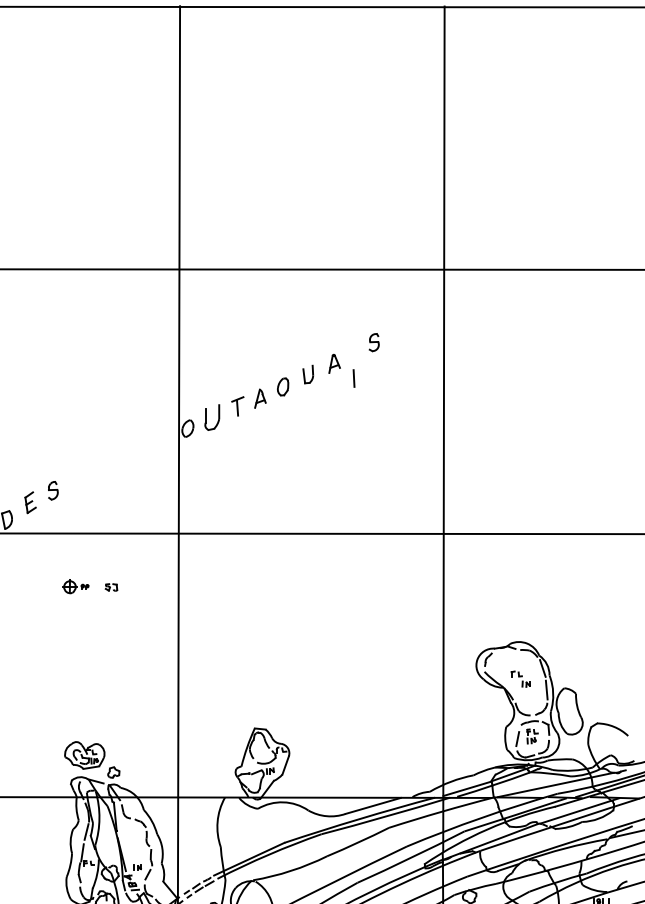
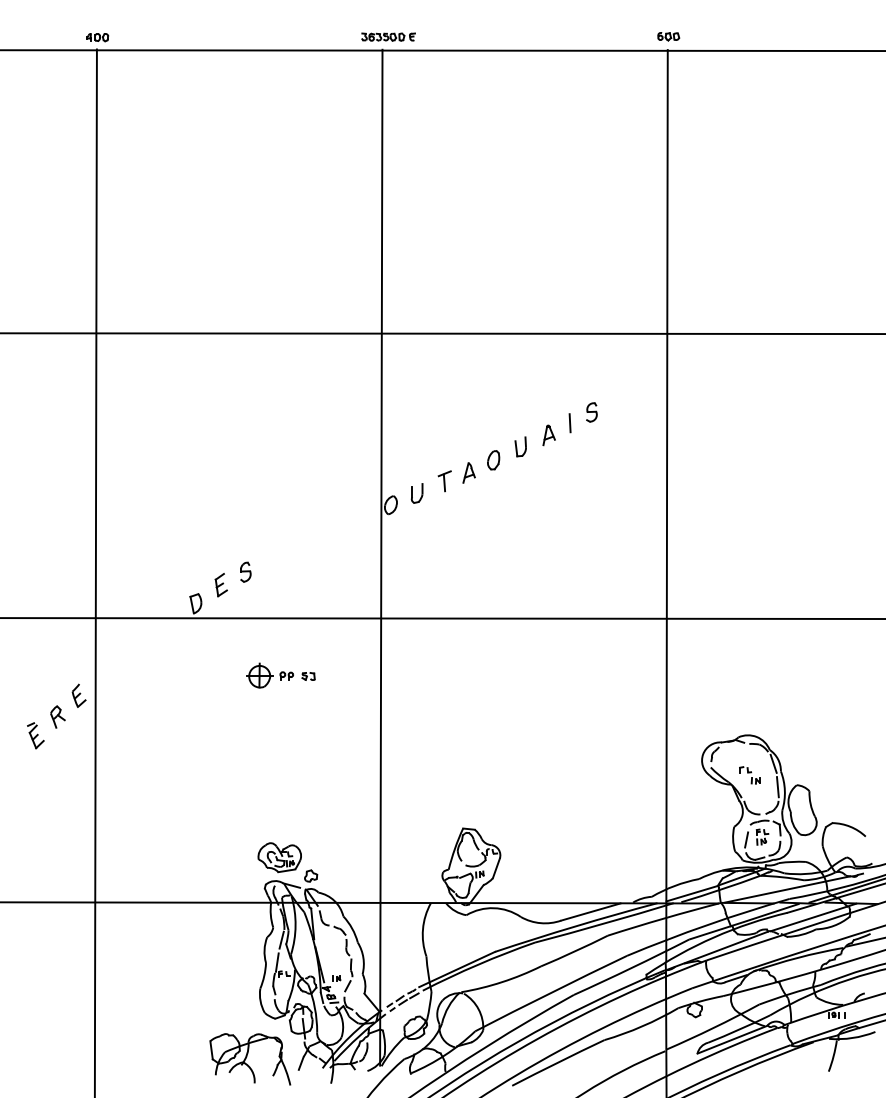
line: (353, 378) -> (569, 423), moved
part: (211, 417) -> (416, 493), size x0.71
part: (75, 586) -> (269, 675), size x1.67

